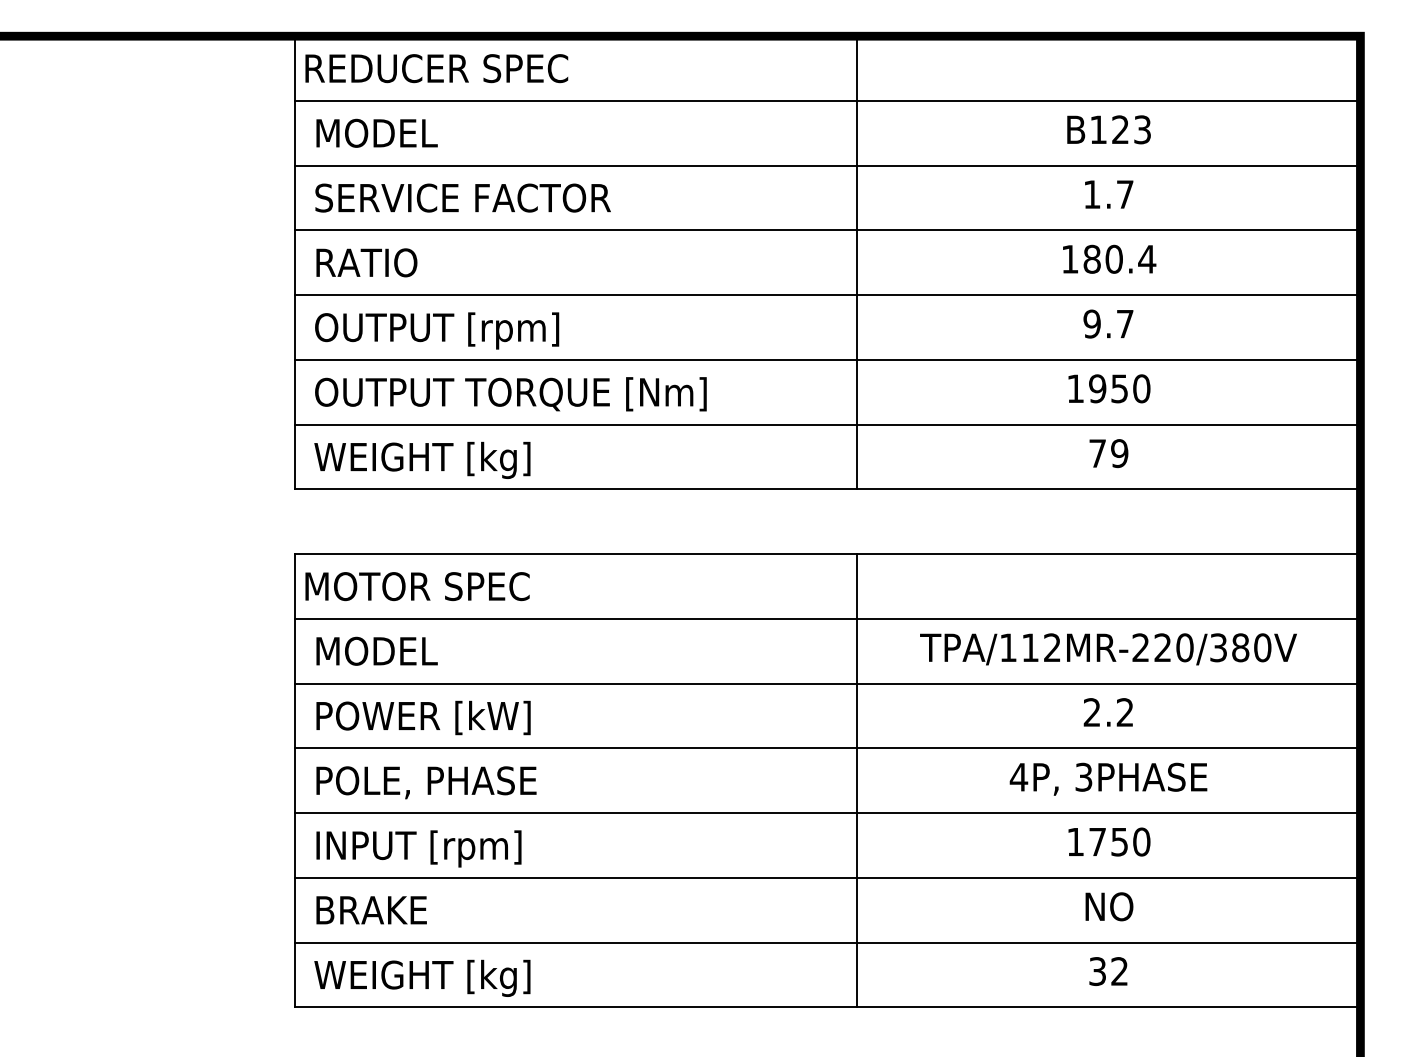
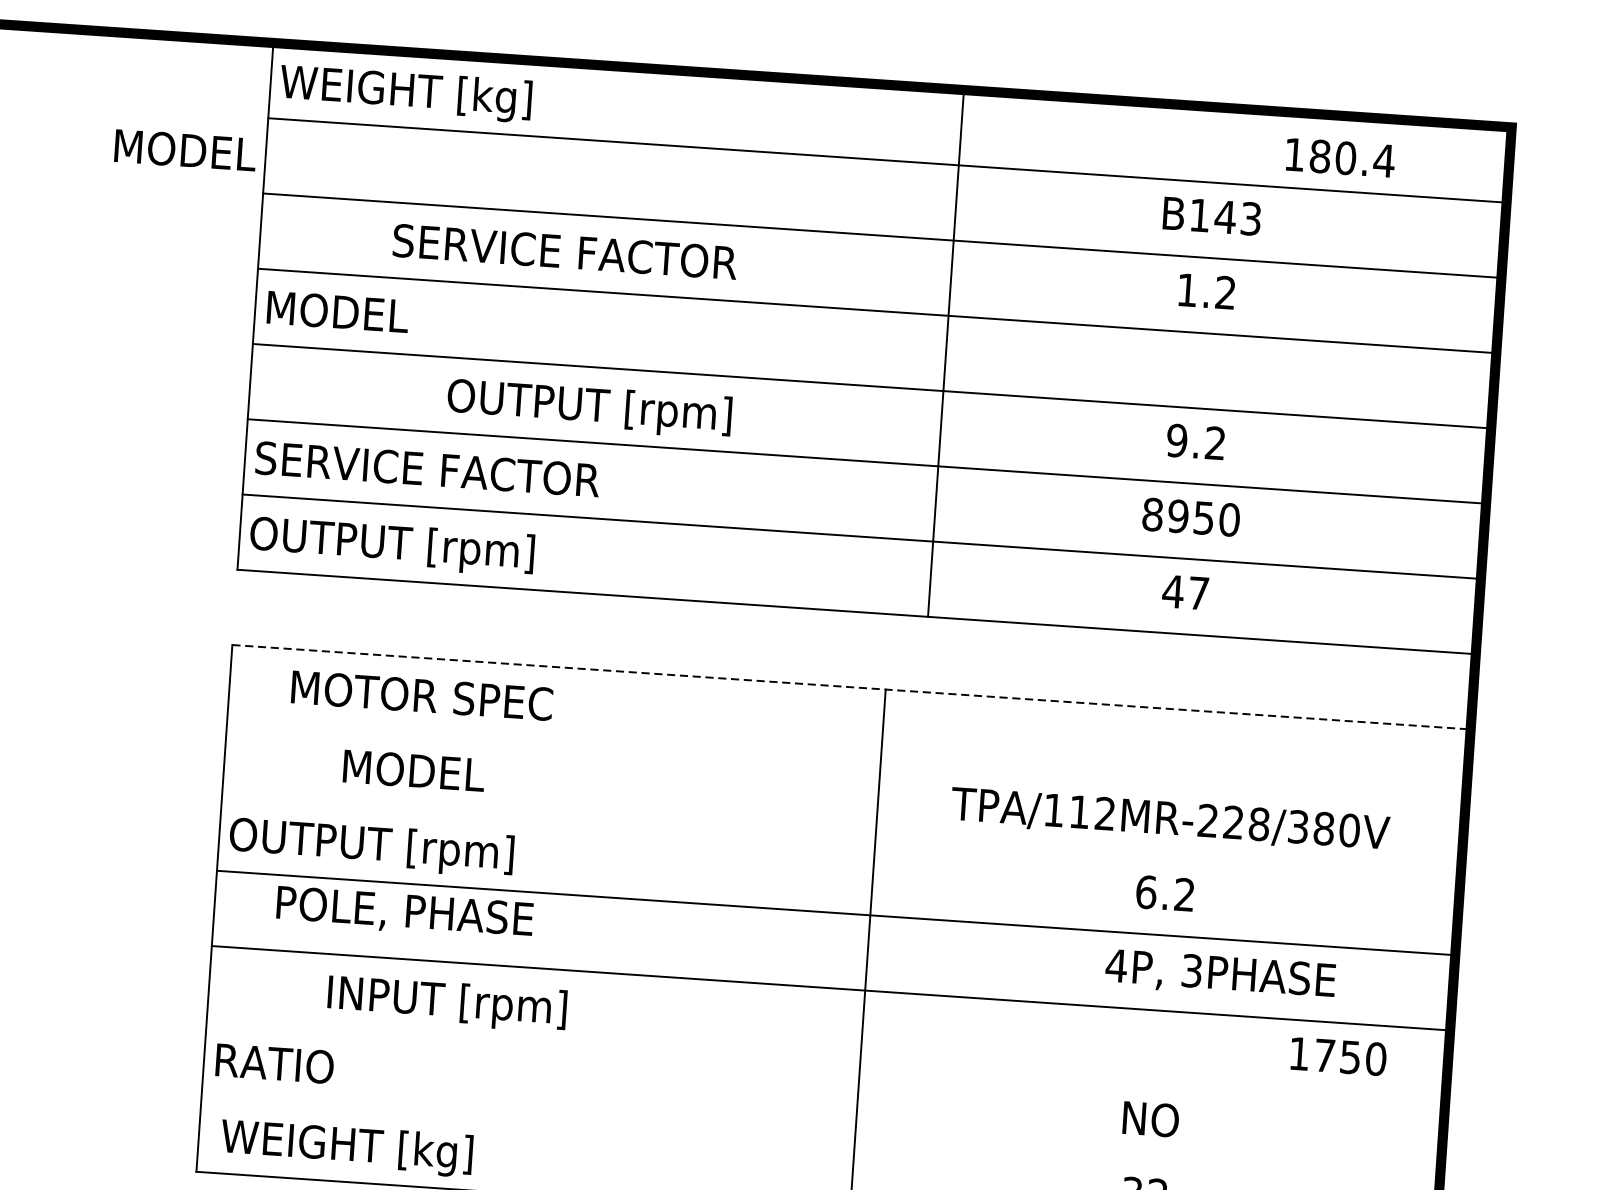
text: (435, 71) -> (433, 95), REDUCER SPEC -> WEIGHT [kg]
text: (1120, 129) -> (1225, 216), B123 -> B143
text: (376, 132) -> (184, 149), moved
text: (1124, 194) -> (1224, 292), 1.7 -> 1.2
text: (462, 197) -> (564, 251), moved
text: (1109, 258) -> (1340, 156), moved
text: (365, 262) -> (337, 311), RATIO -> MODEL
line: (857, 262) -> (946, 353), moved
text: (1124, 323) -> (1214, 442), 9.7 -> 9.2
text: (437, 330) -> (590, 408), moved
text: (1075, 388) -> (1152, 514), 1950 -> 8950
text: (505, 394) -> (489, 476), OUTPUT TORQUE [Nm] -> SERVICE FACTOR
text: (1108, 453) -> (1185, 592), 79 -> 47
text: (426, 460) -> (392, 546), WEIGHT [kg] -> OUTPUT [rpm]
line: (827, 554) -> (851, 687), solid -> dashed
text: (417, 586) -> (422, 695), moved
line: (827, 618) -> (846, 761), removed
text: (1184, 647) -> (1258, 823), TPA/112MR-220/380V -> TPA/112MR-228/380V
text: (376, 650) -> (413, 769), moved
line: (827, 683) -> (840, 837), removed
text: (1092, 712) -> (1146, 892), 2.2 -> 6.2
text: (426, 719) -> (372, 847), POWER [kW] -> OUTPUT [rpm]
text: (1108, 778) -> (1220, 974), moved
text: (426, 782) -> (404, 912), moved
text: (1109, 841) -> (1338, 1055), moved
text: (418, 848) -> (446, 1003), moved
line: (827, 877) -> (825, 1062), removed
text: (365, 909) -> (286, 1063), BRAKE -> RATIO
line: (827, 942) -> (820, 1138), removed

